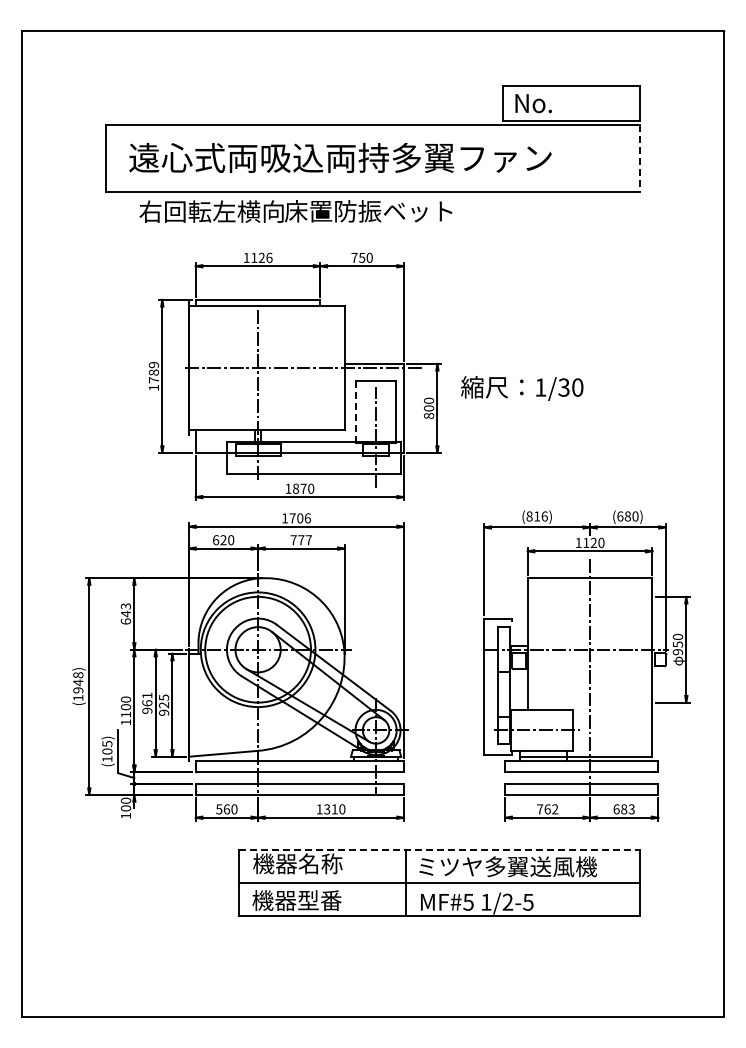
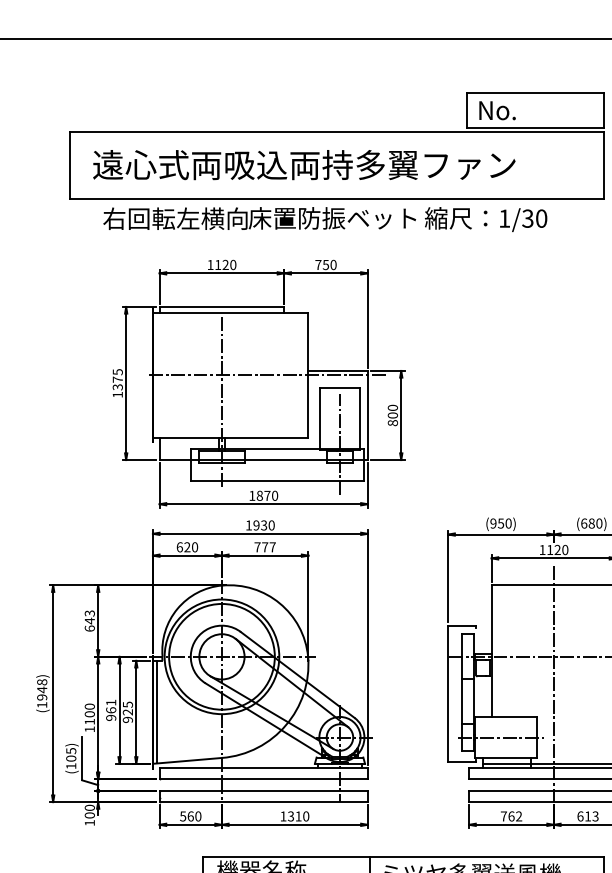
line: (640, 159) -> (604, 166), dashed -> solid
text: (269, 257) -> (233, 264), 1126 -> 1120
text: (153, 372) -> (117, 379), 1789 -> 1375
text: (522, 388) -> (486, 219), moved
line: (355, 411) -> (319, 418), dashed -> solid
text: (536, 516) -> (500, 523), (816) -> (950)
text: (299, 518) -> (263, 525), 1706 -> 1930
line: (193, 704) -> (157, 711), added
text: (624, 809) -> (588, 816), 683 -> 613
line: (440, 849) -> (404, 856), dashed -> solid

